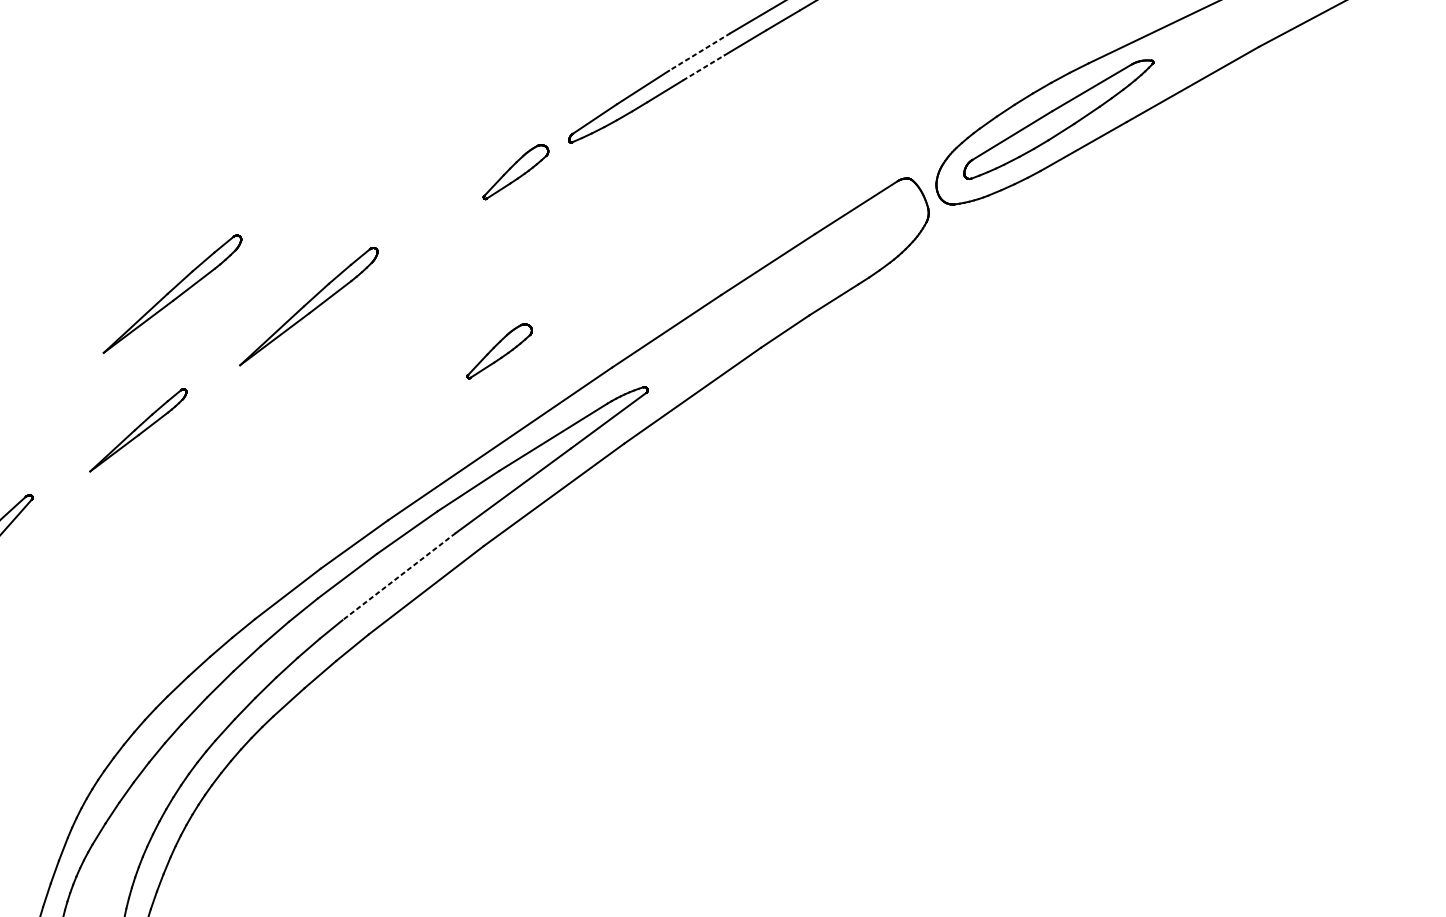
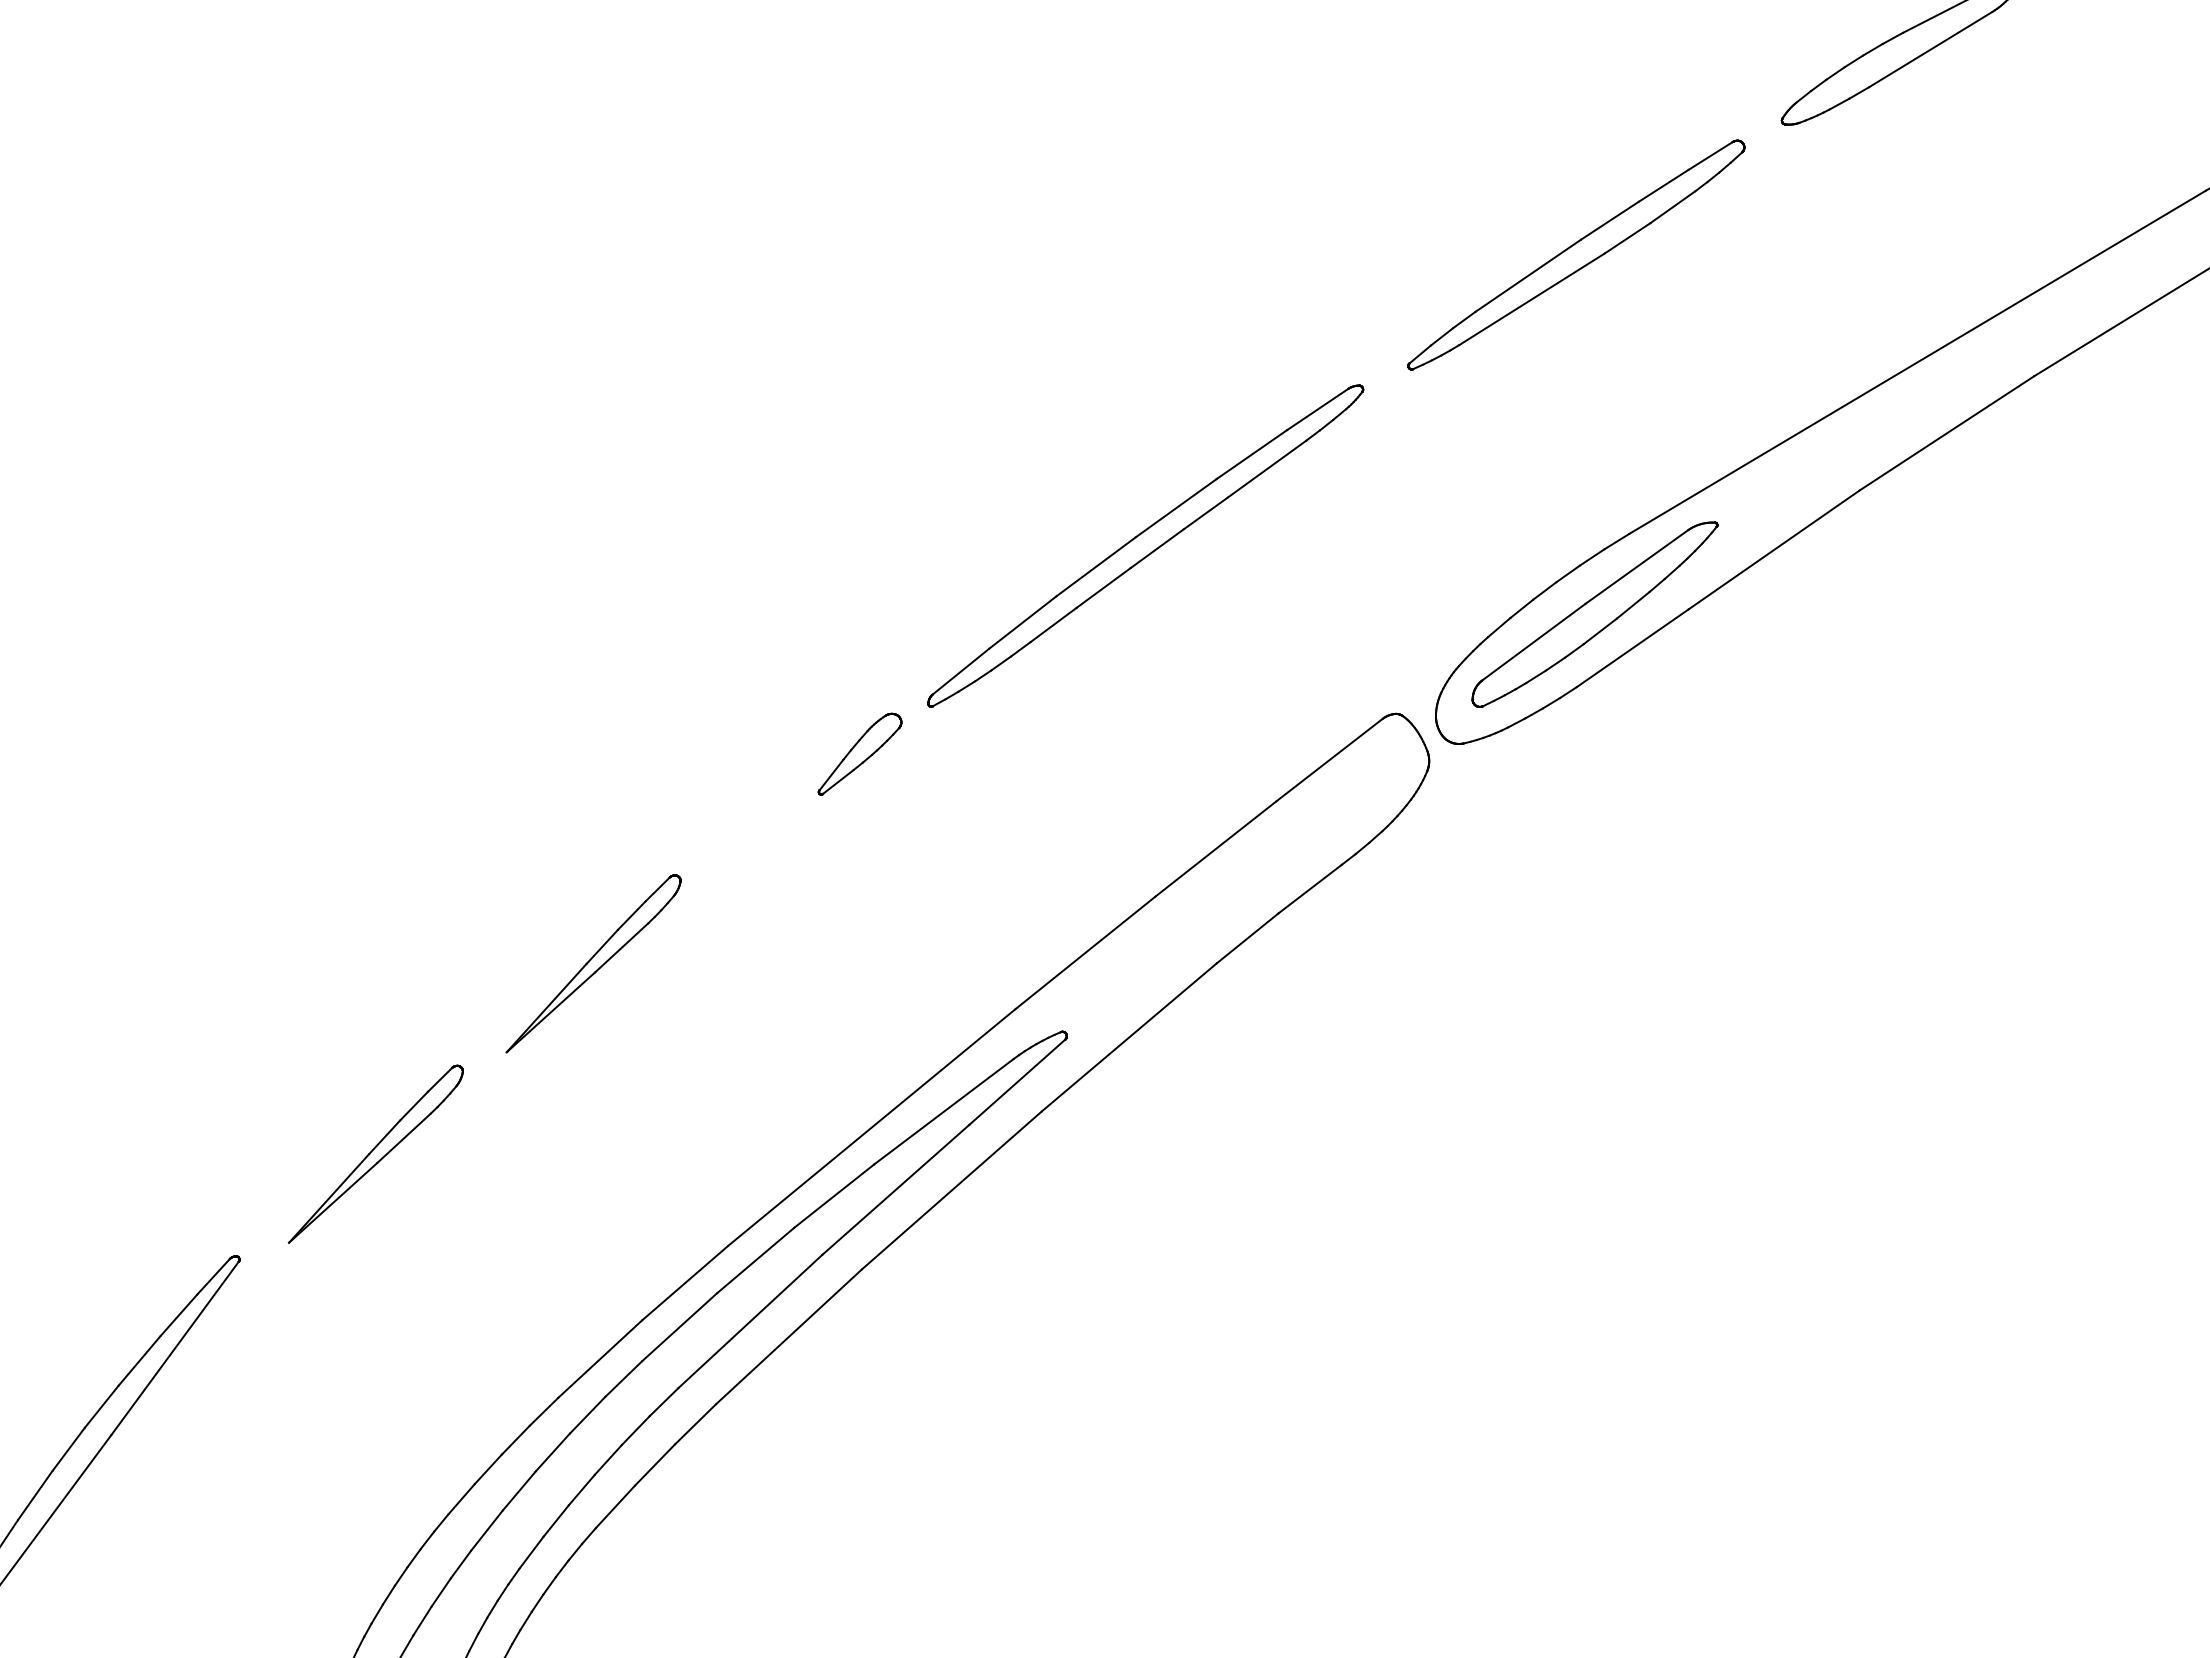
line: (700, 51) -> (1096, 566), dashed -> solid
line: (703, 68) -> (1103, 588), dashed -> solid
part: (172, 294) -> (405, 963), removed
part: (499, 350) -> (859, 1000), removed
part: (138, 430) -> (375, 1153), size x1.43
line: (399, 576) -> (750, 1321), dashed -> solid

